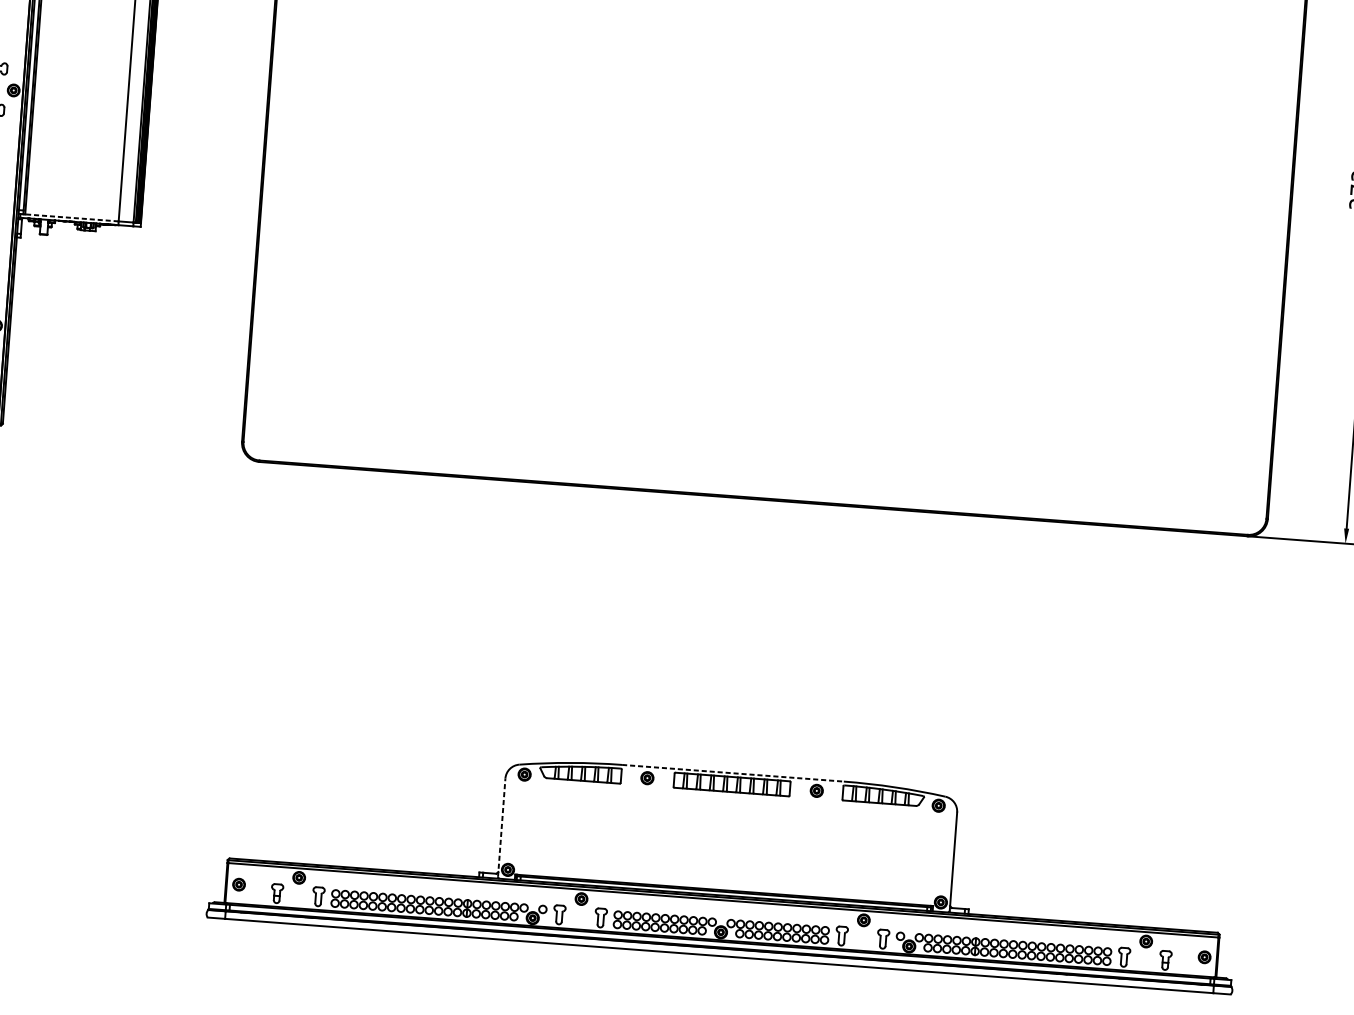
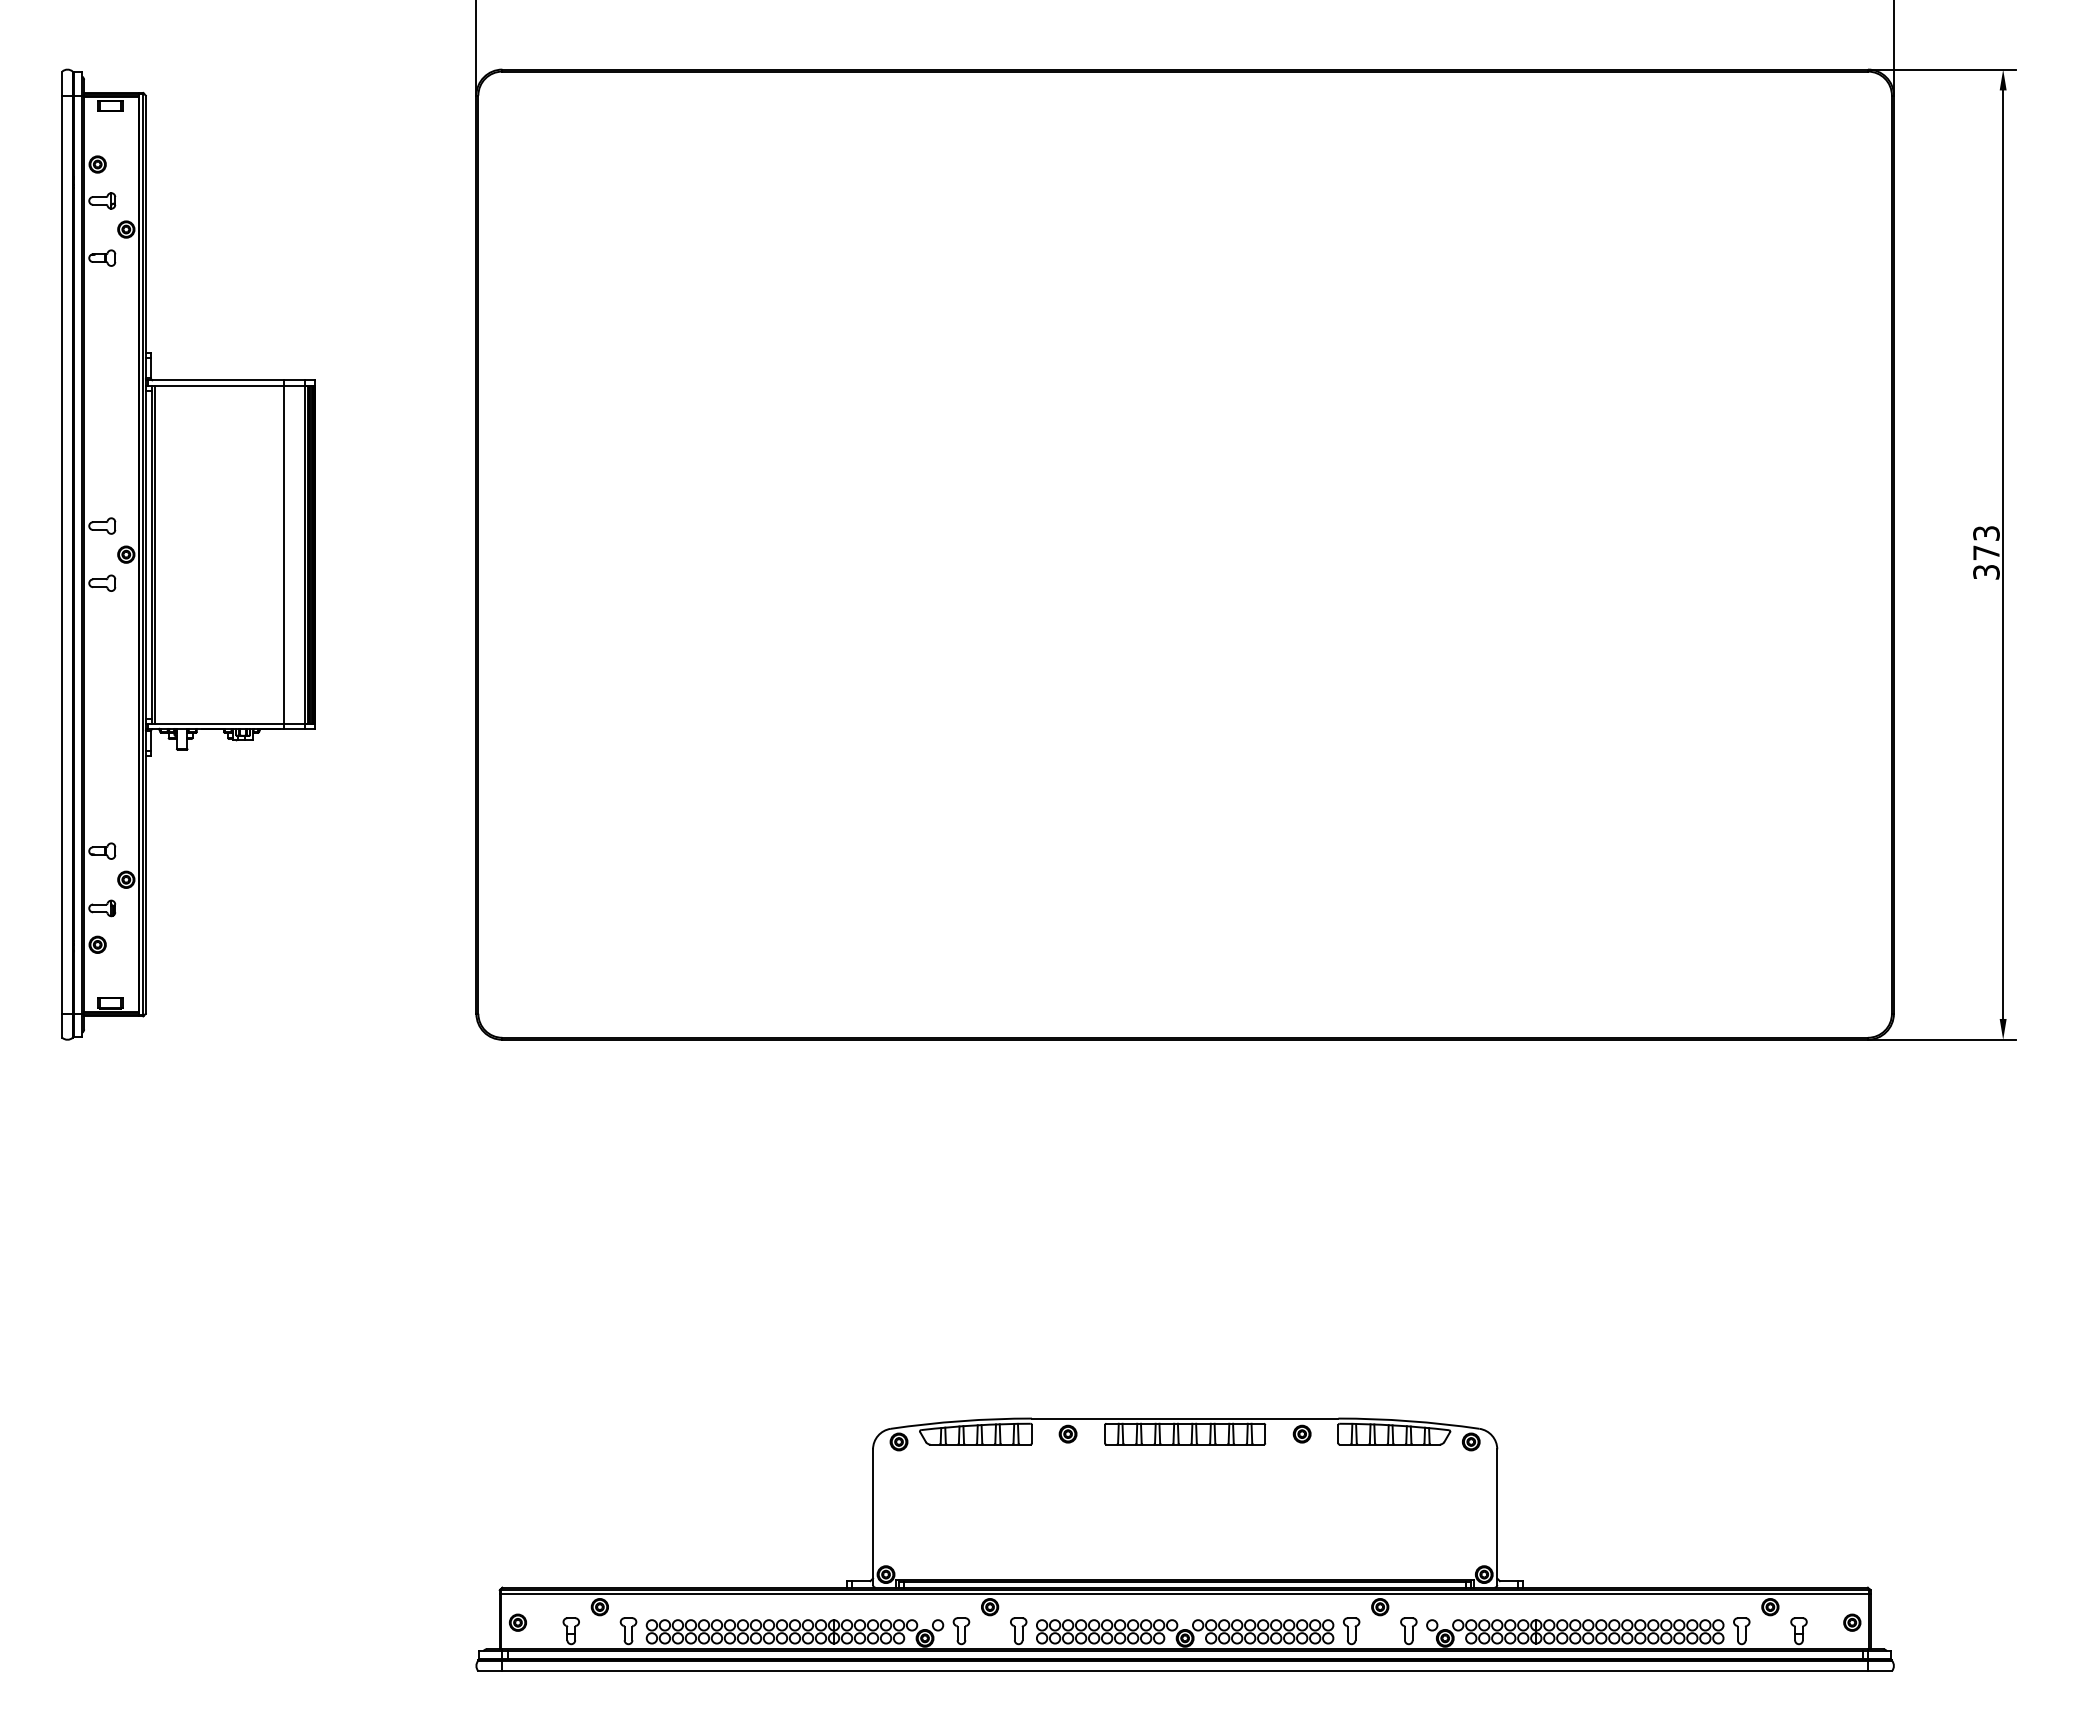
line: (71, 217) -> (219, 723), dashed -> solid
line: (733, 773) -> (1185, 1418), dashed -> solid
line: (502, 827) -> (873, 1517), dashed -> solid

